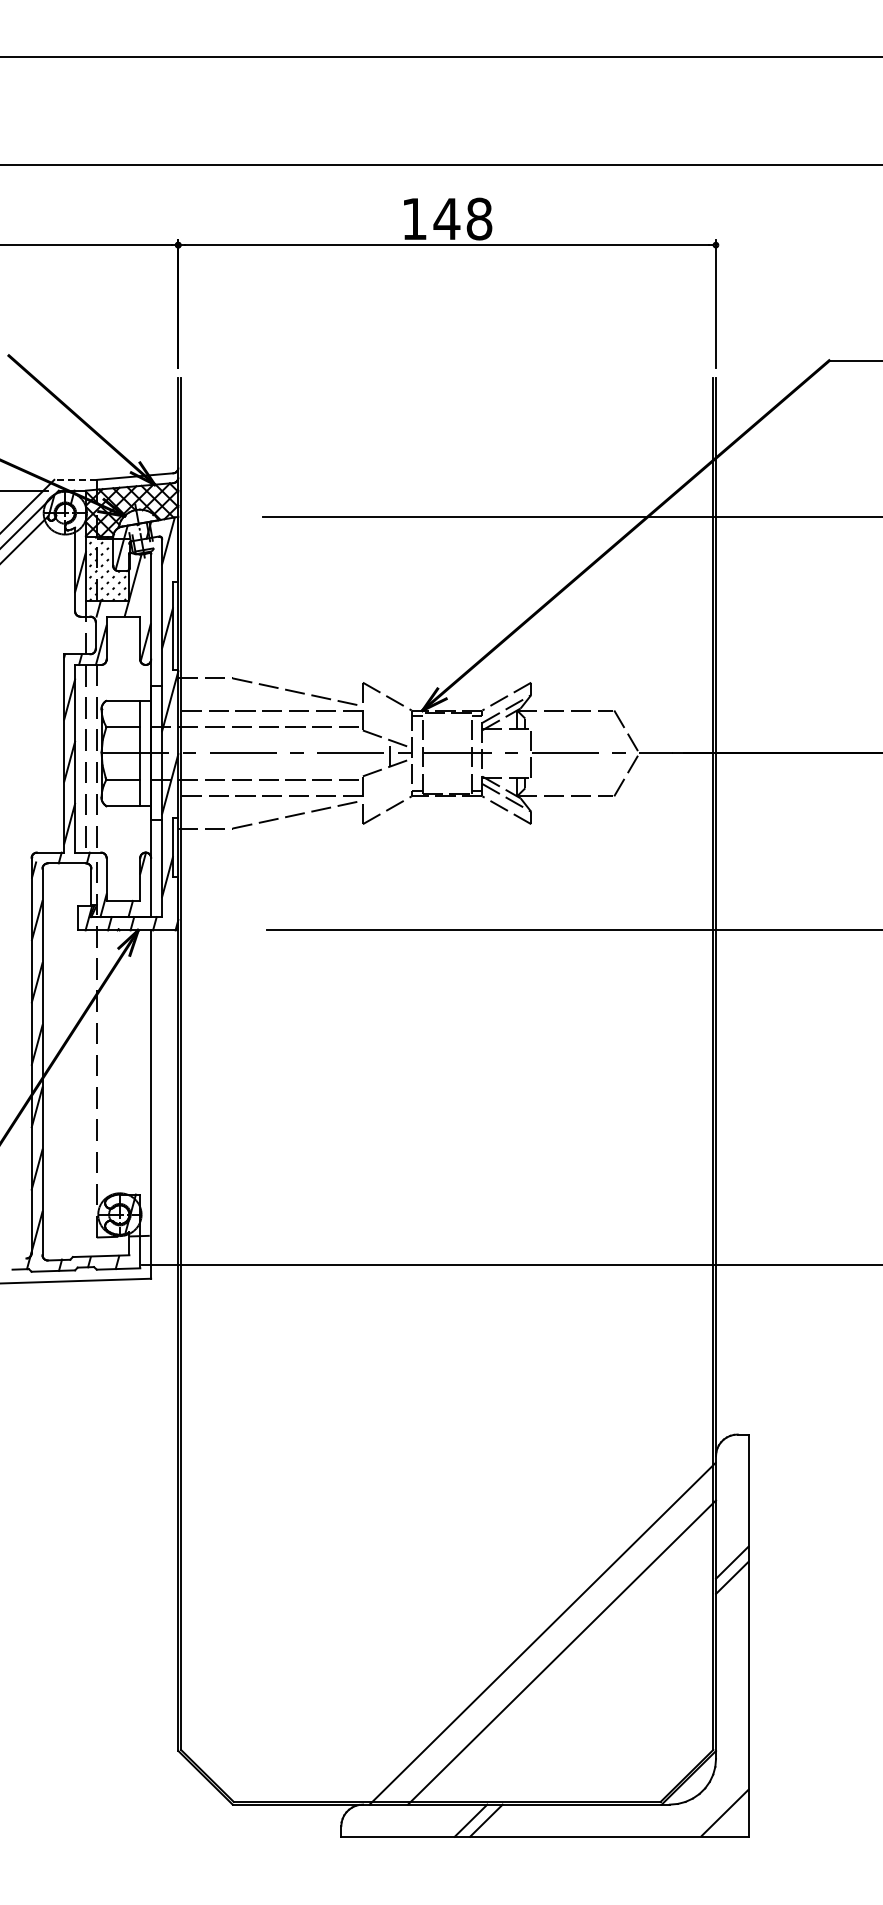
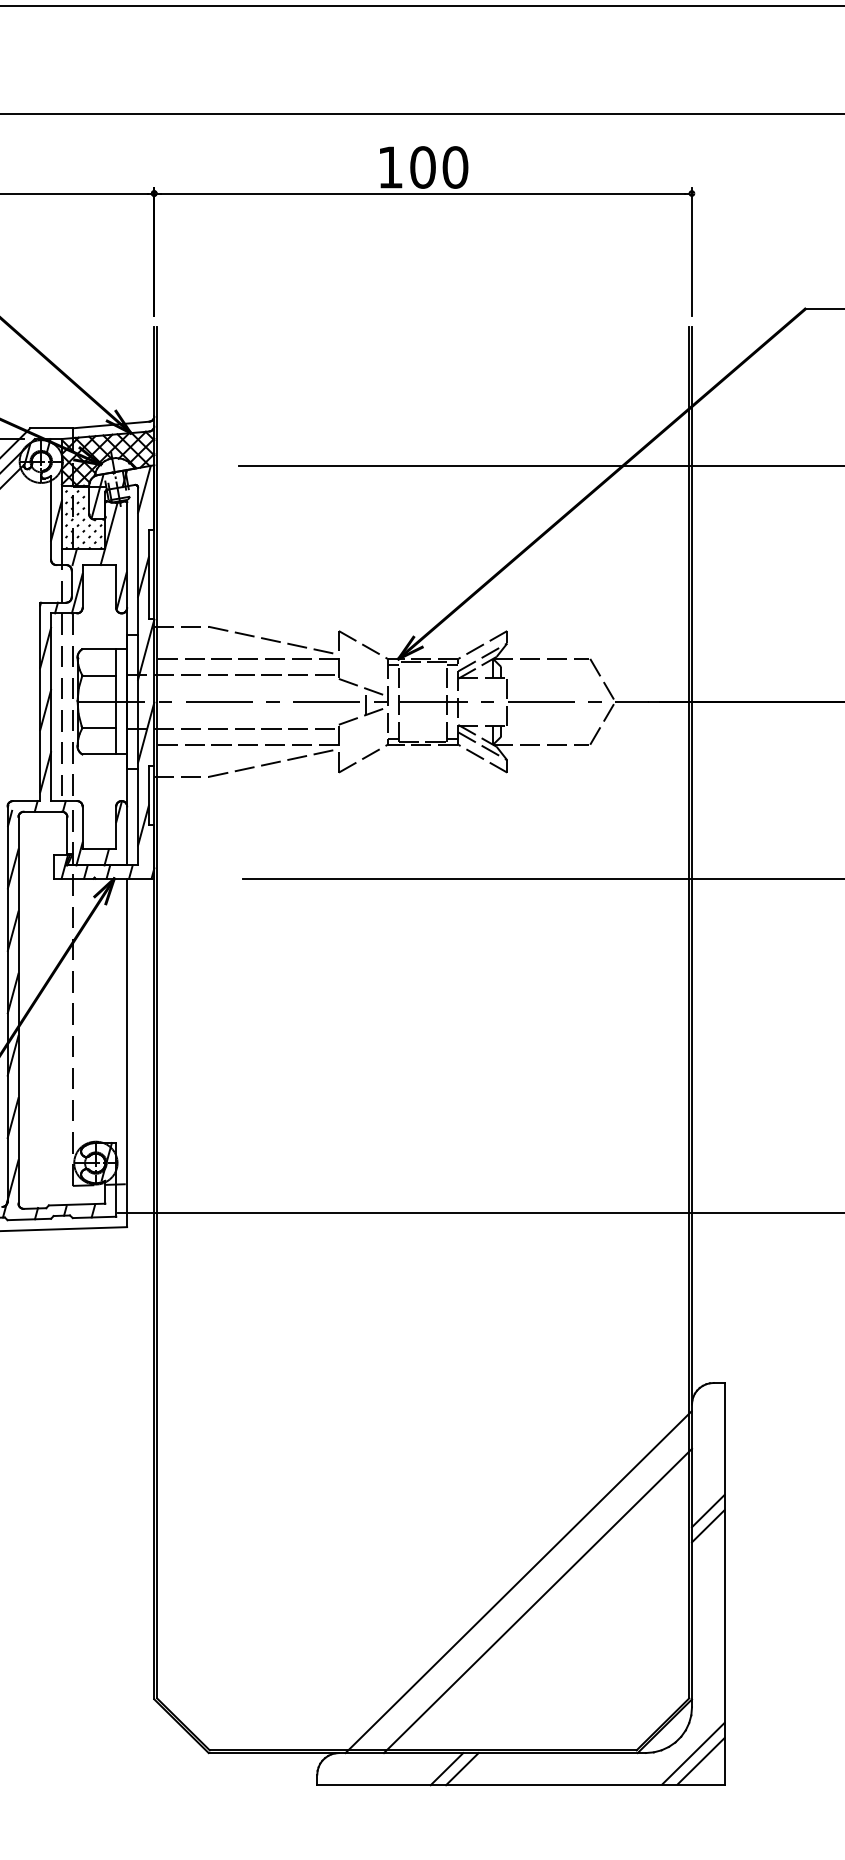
text: (462, 218) -> (438, 166), 148 -> 100
line: (75, 479) -> (51, 427), dashed -> solid
line: (717, 1804) -> (693, 1752), added

